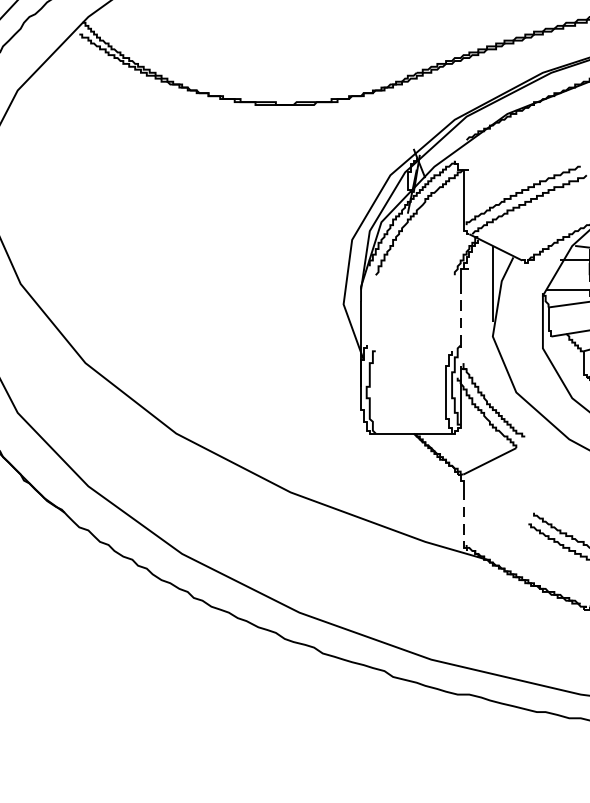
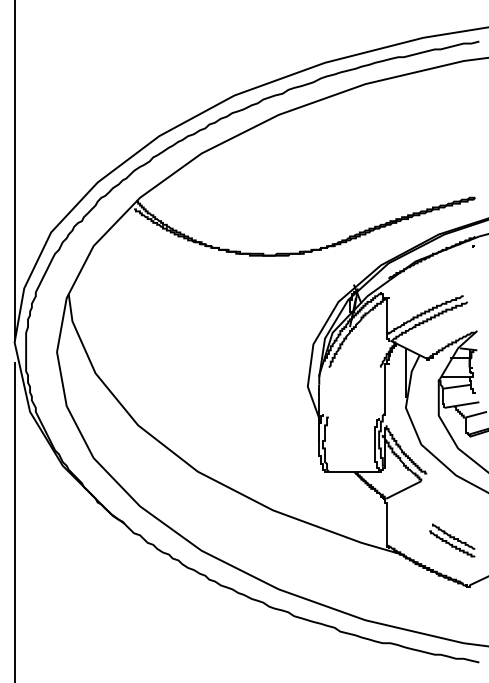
line: (460, 316) -> (384, 394), dashed -> solid
line: (463, 518) -> (386, 527), dashed -> solid

